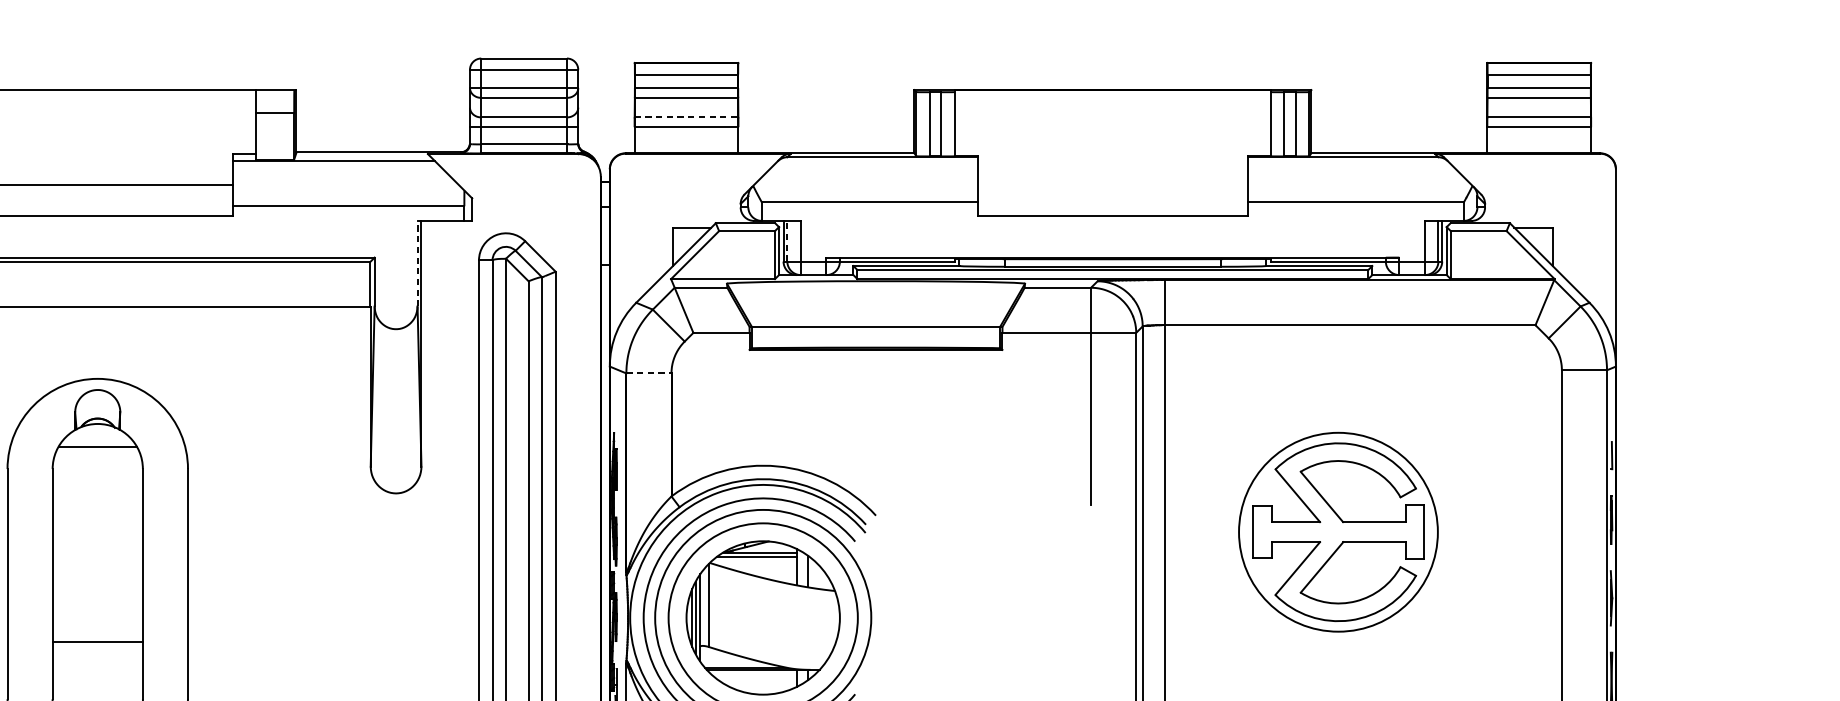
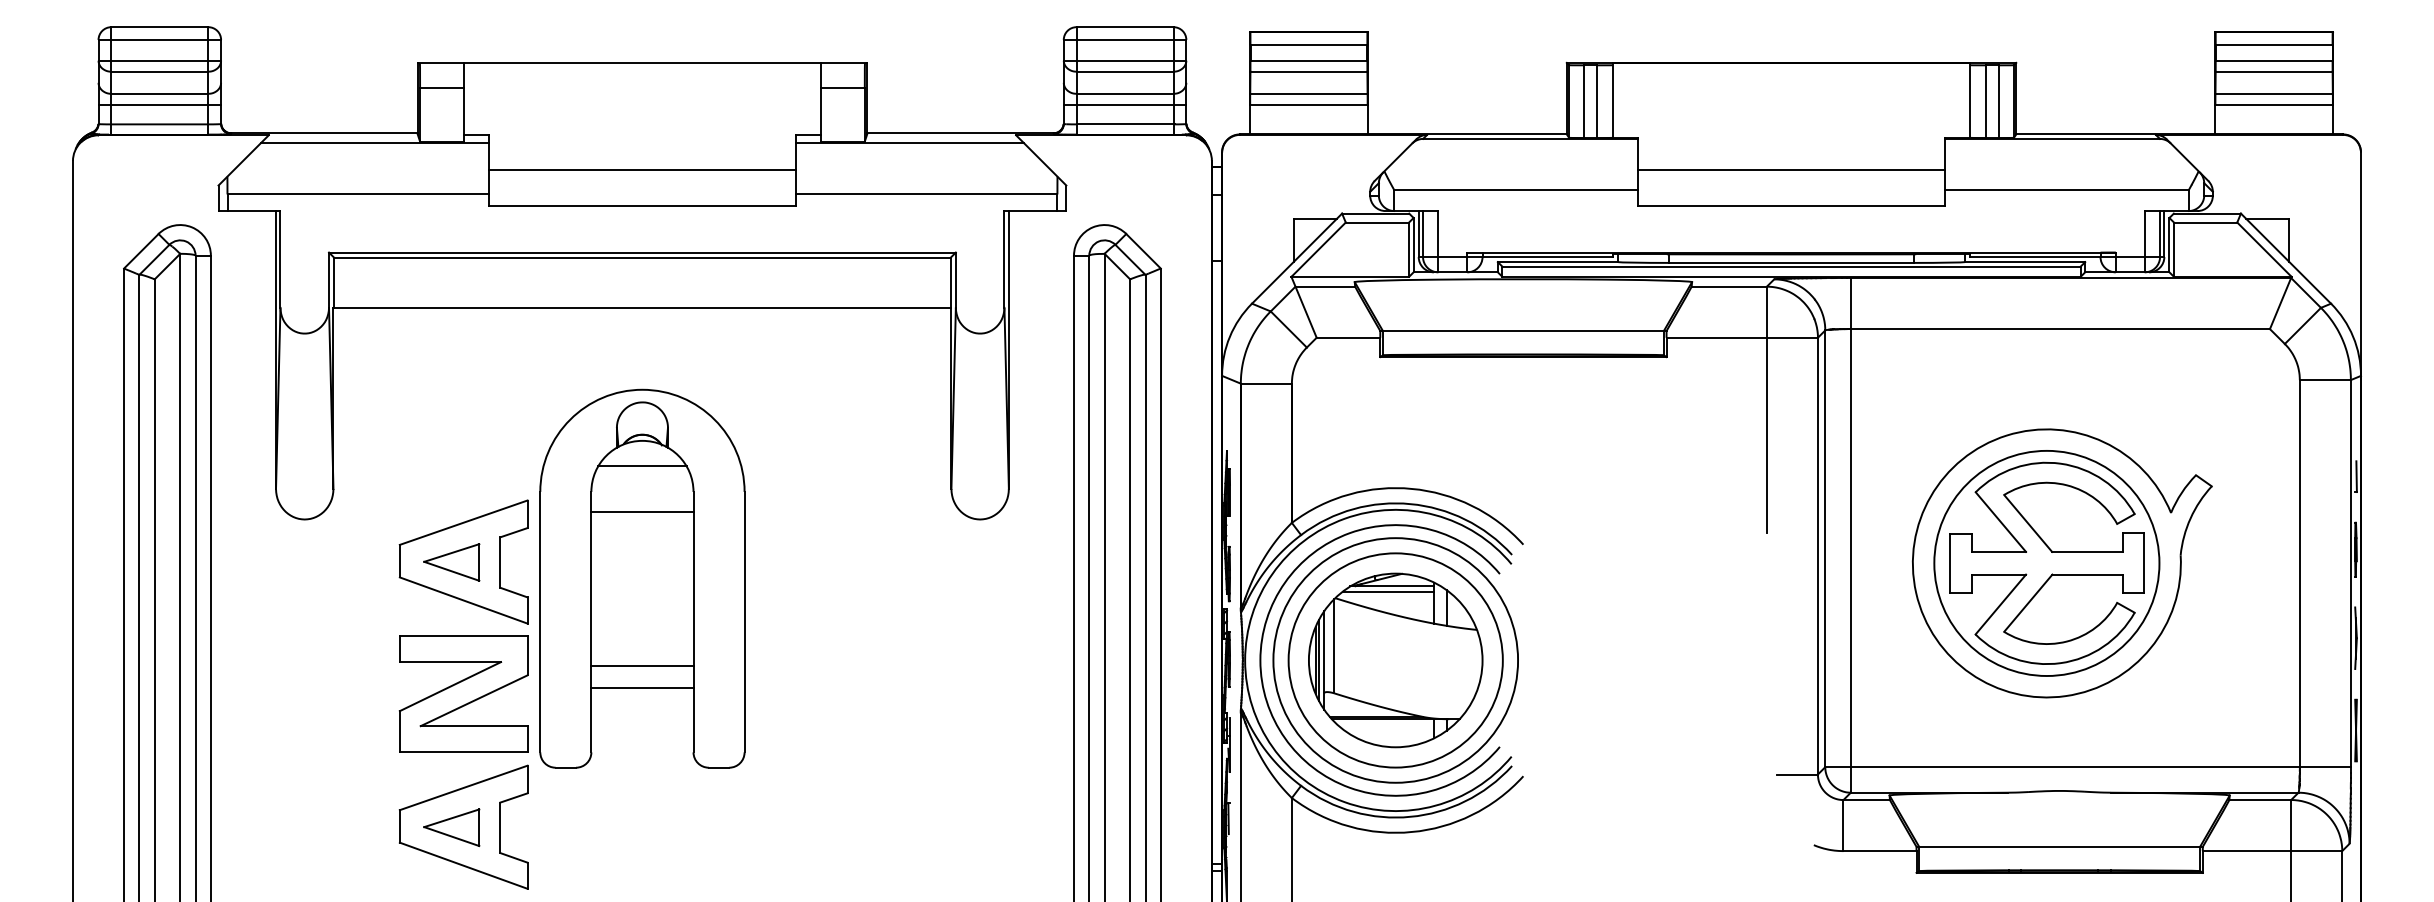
line: (686, 117) -> (1308, 93), dashed -> solid
line: (1112, 185) -> (1791, 170), added
line: (787, 241) -> (1423, 234), dashed -> solid
line: (417, 262) -> (1004, 258), dashed -> solid
line: (649, 373) -> (1266, 383), dashed -> solid
line: (97, 487) -> (642, 512), added
part: (1352, 532) -> (2062, 563), added
line: (97, 623) -> (642, 666), added

